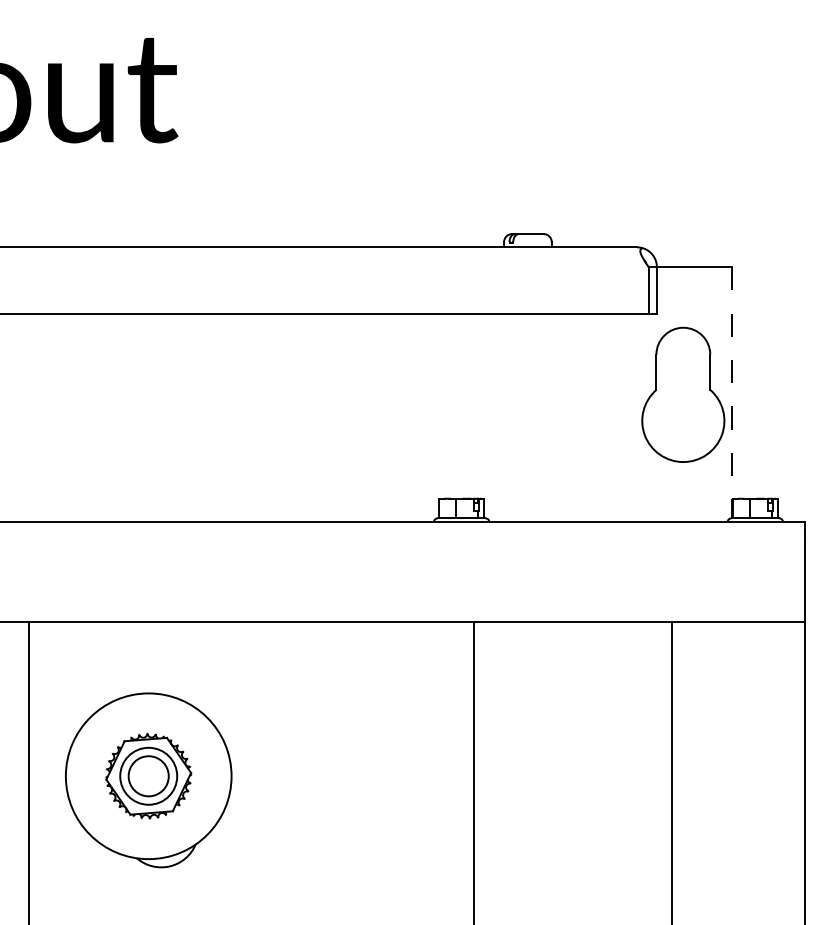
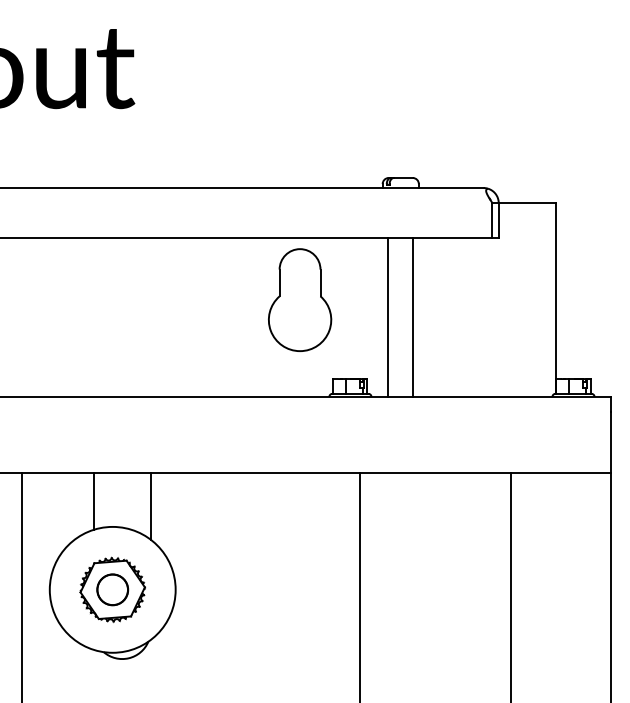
line: (732, 392) -> (556, 298), dashed -> solid
part: (683, 394) -> (300, 299), moved
line: (511, 417) -> (388, 317), added
line: (544, 417) -> (413, 317), added
line: (124, 659) -> (94, 501), added
line: (198, 665) -> (150, 505), added
circle: (148, 775) -> (112, 589), size x0.71

